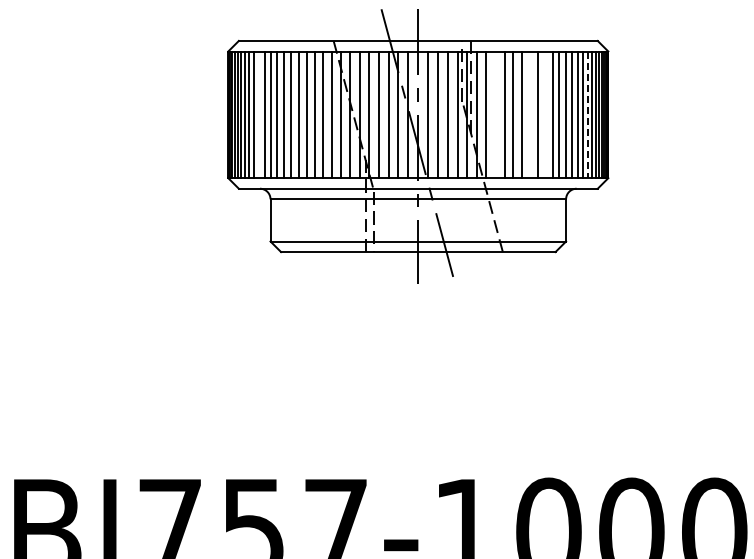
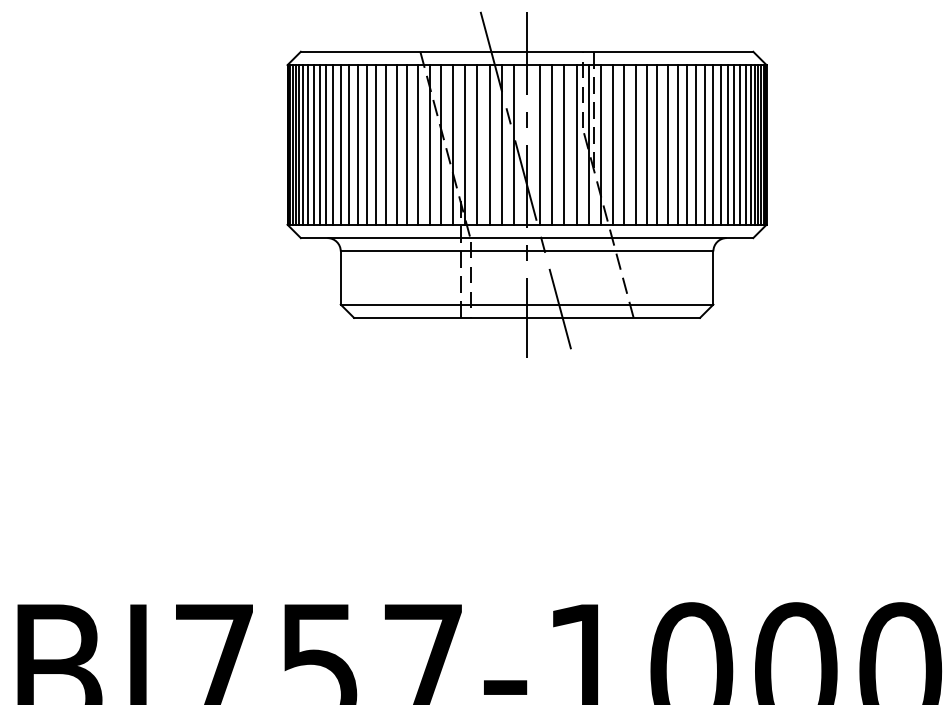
line: (258, 114) -> (325, 144), added
line: (495, 114) -> (624, 144), added
line: (529, 114) -> (667, 144), added
line: (545, 114) -> (687, 144), added
line: (587, 115) -> (740, 145), dashed -> solid

